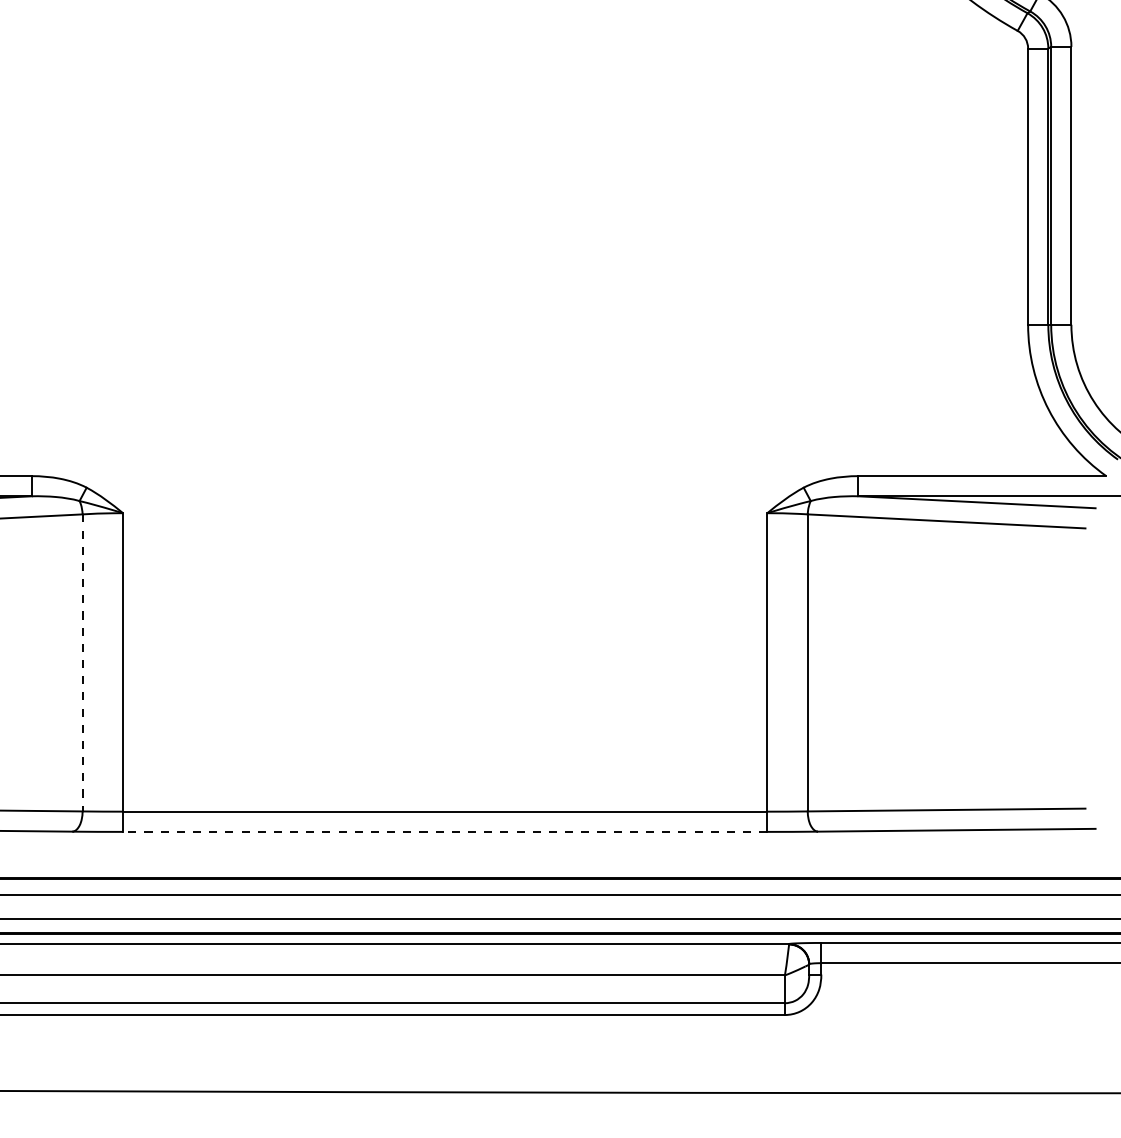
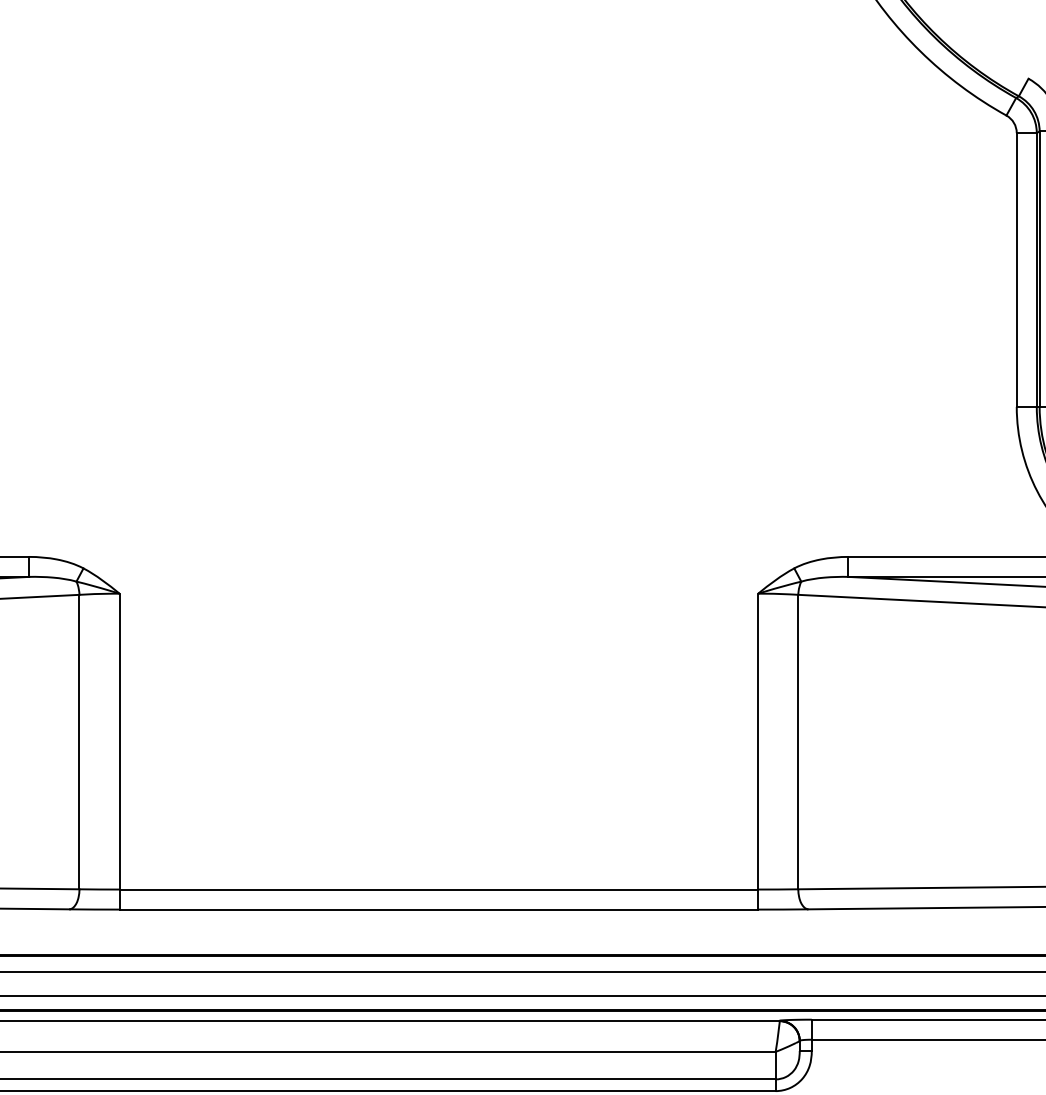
line: (82, 662) -> (79, 741), dashed -> solid
line: (444, 831) -> (438, 909), dashed -> solid

